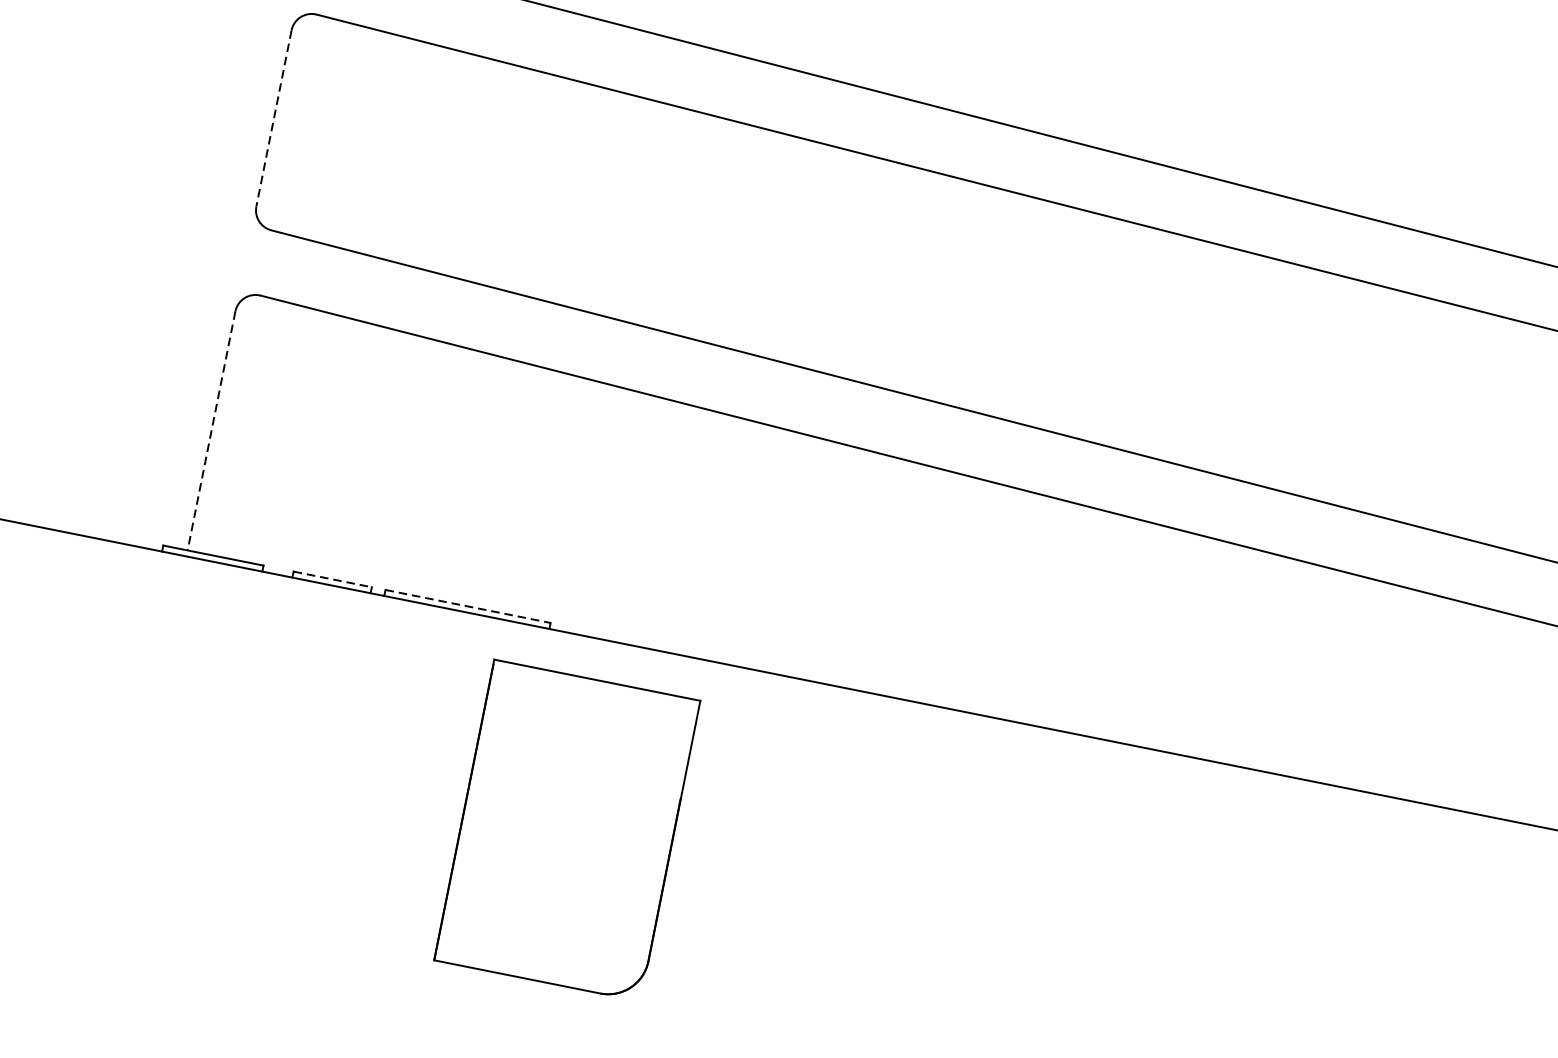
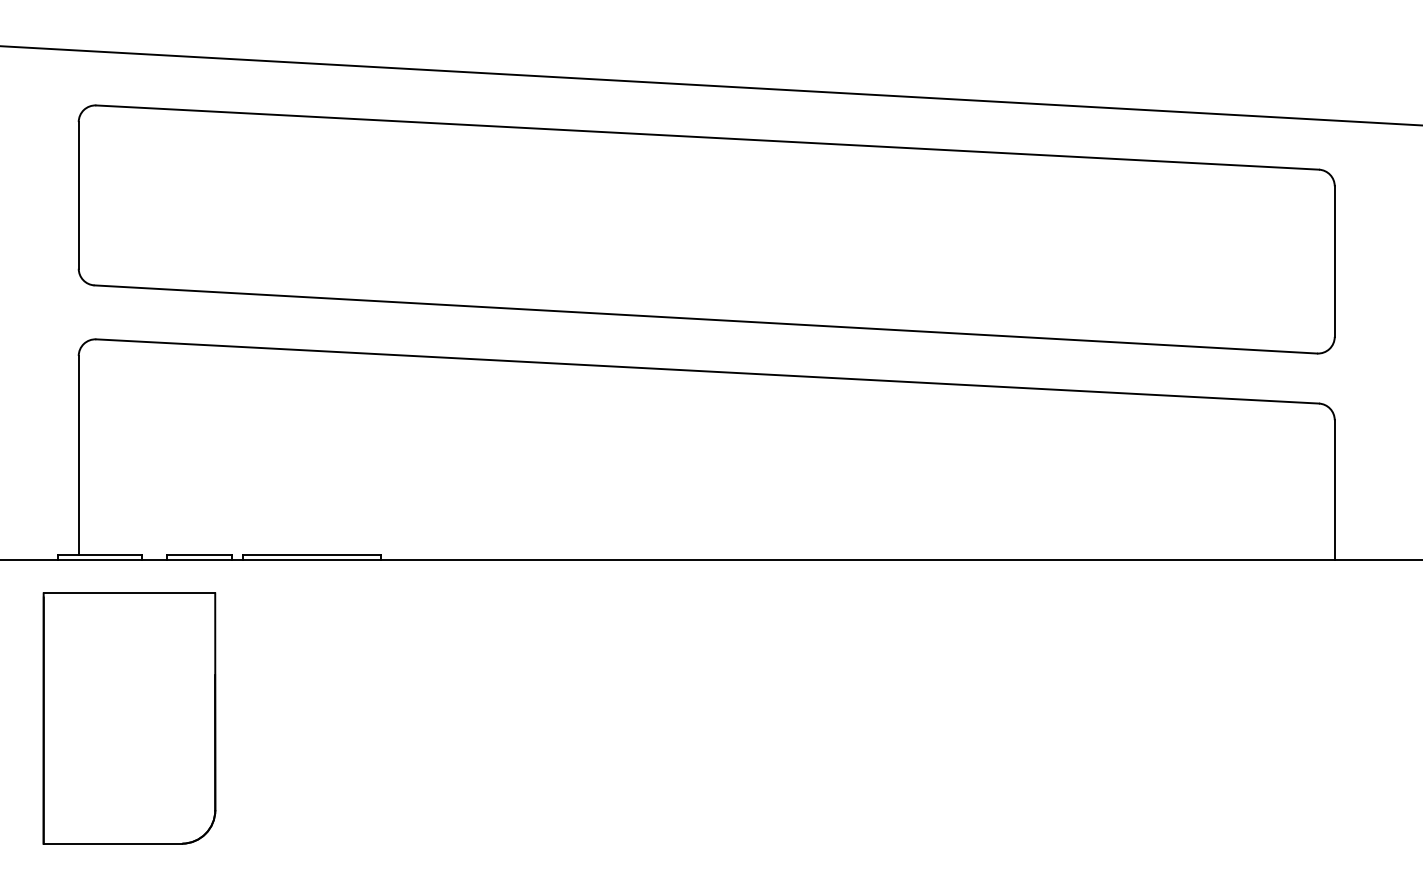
line: (273, 118) -> (78, 195), dashed -> solid
line: (211, 430) -> (78, 455), dashed -> solid
line: (332, 579) -> (199, 555), dashed -> solid
line: (468, 607) -> (312, 555), dashed -> solid
part: (567, 830) -> (129, 718), moved

